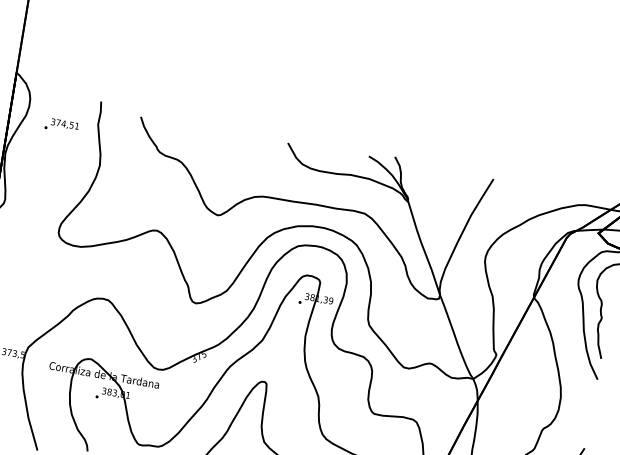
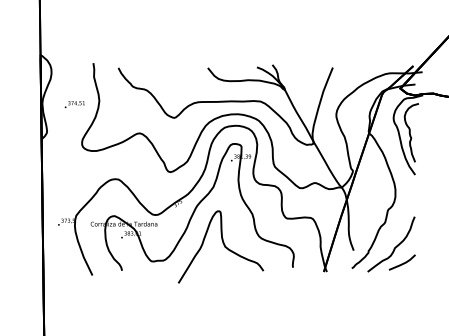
text: (61, 125) -> (74, 104), moved

